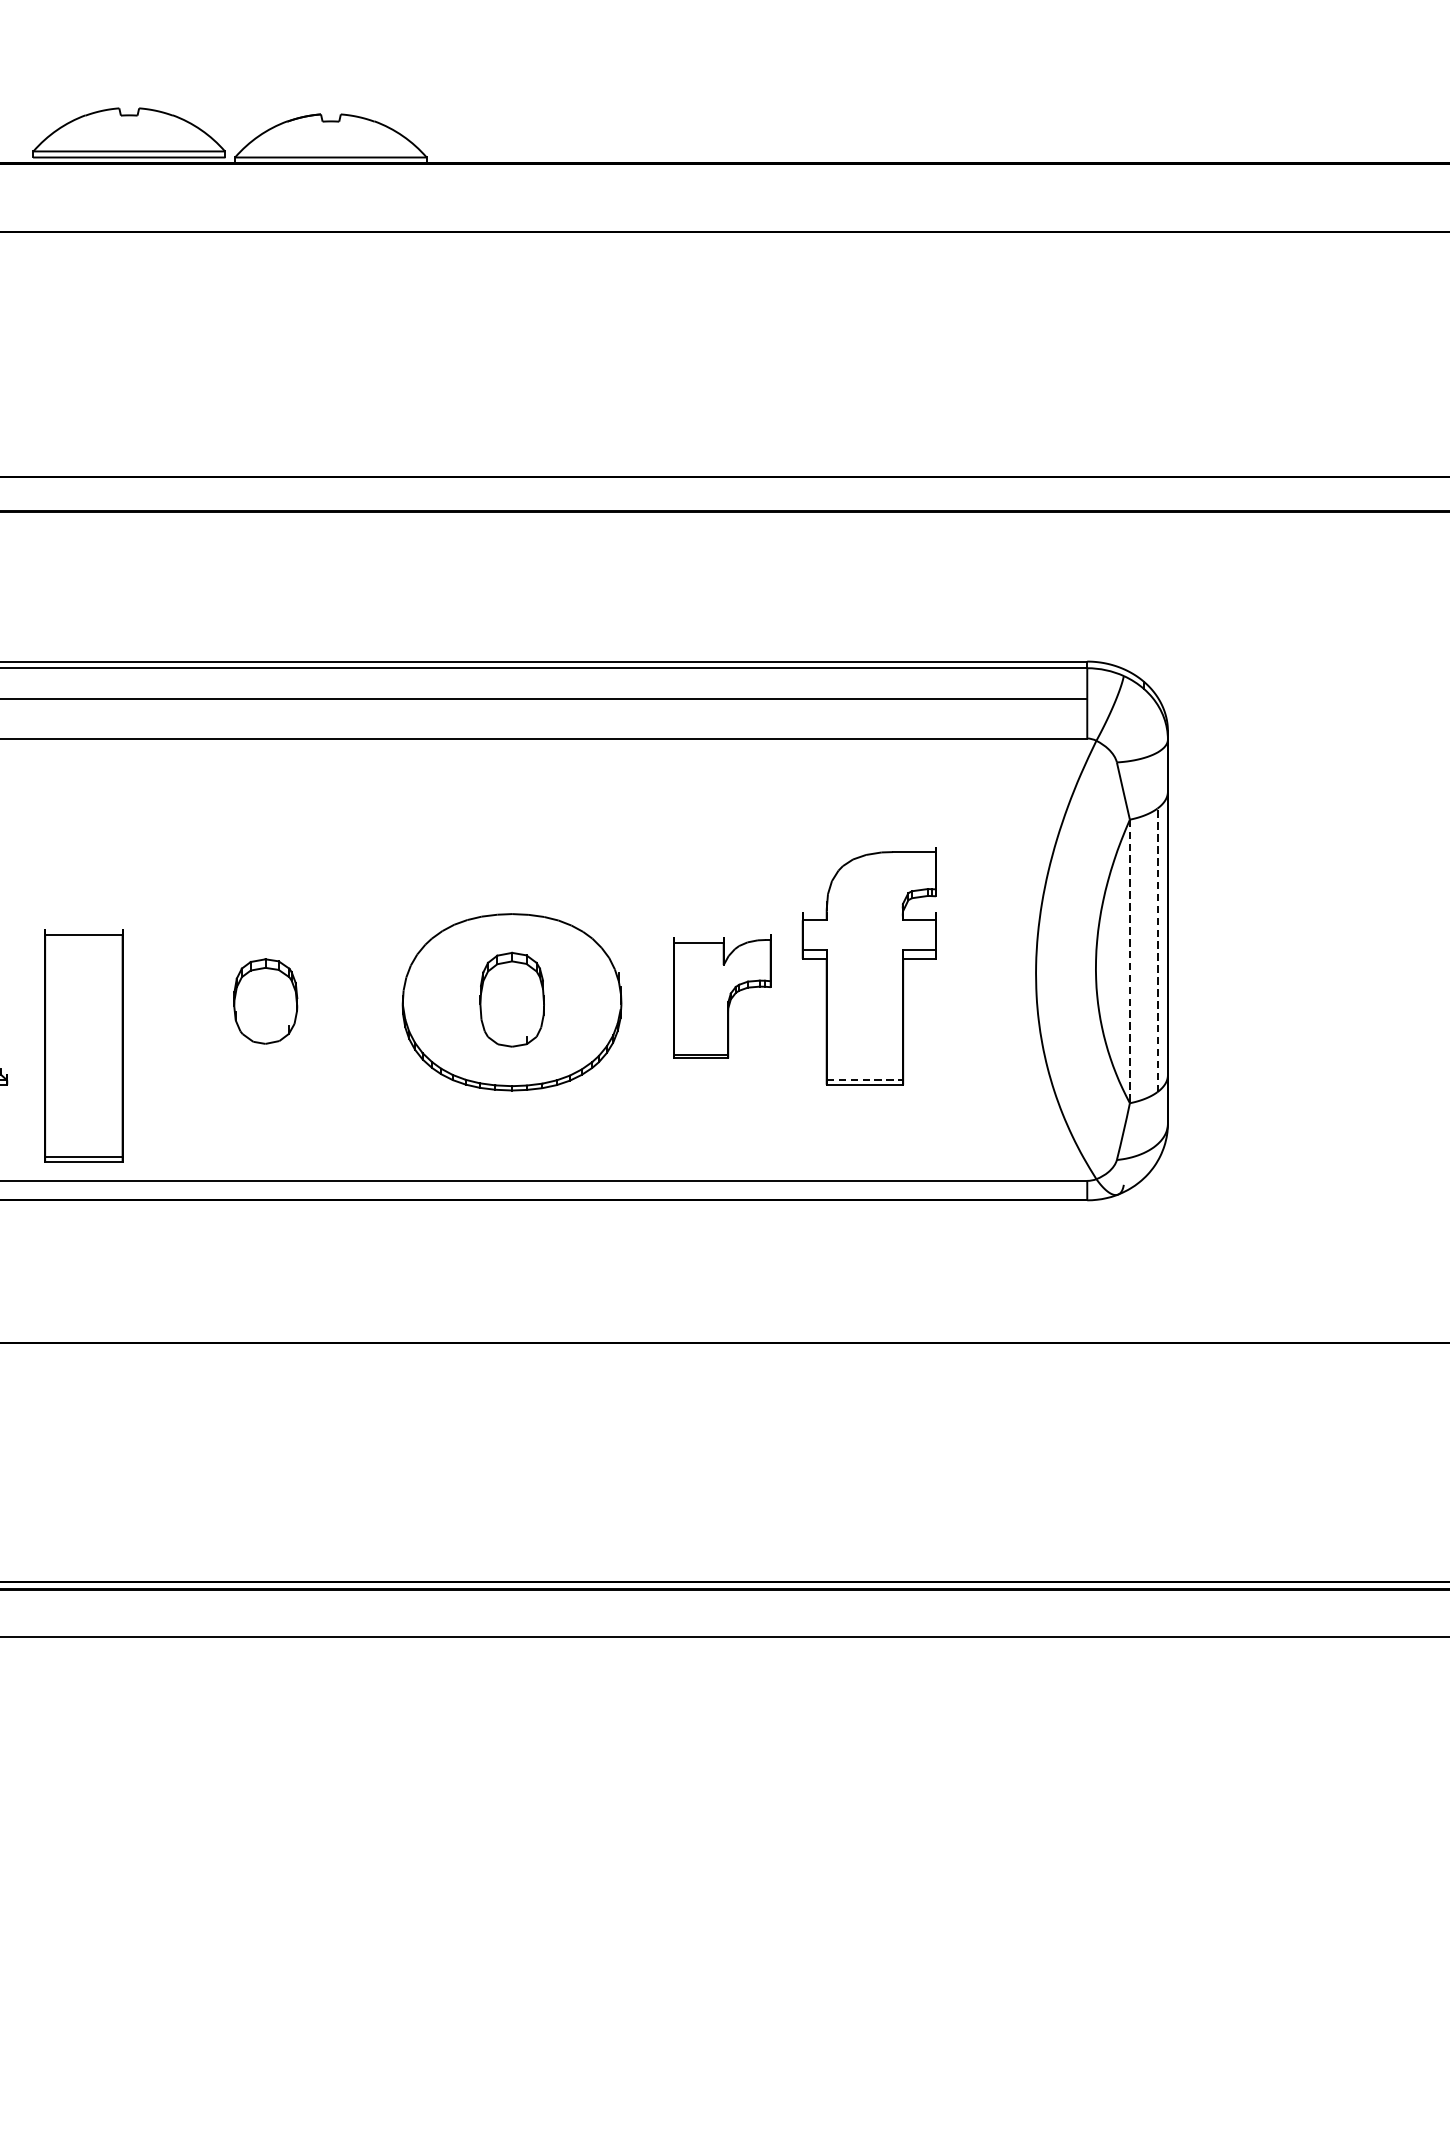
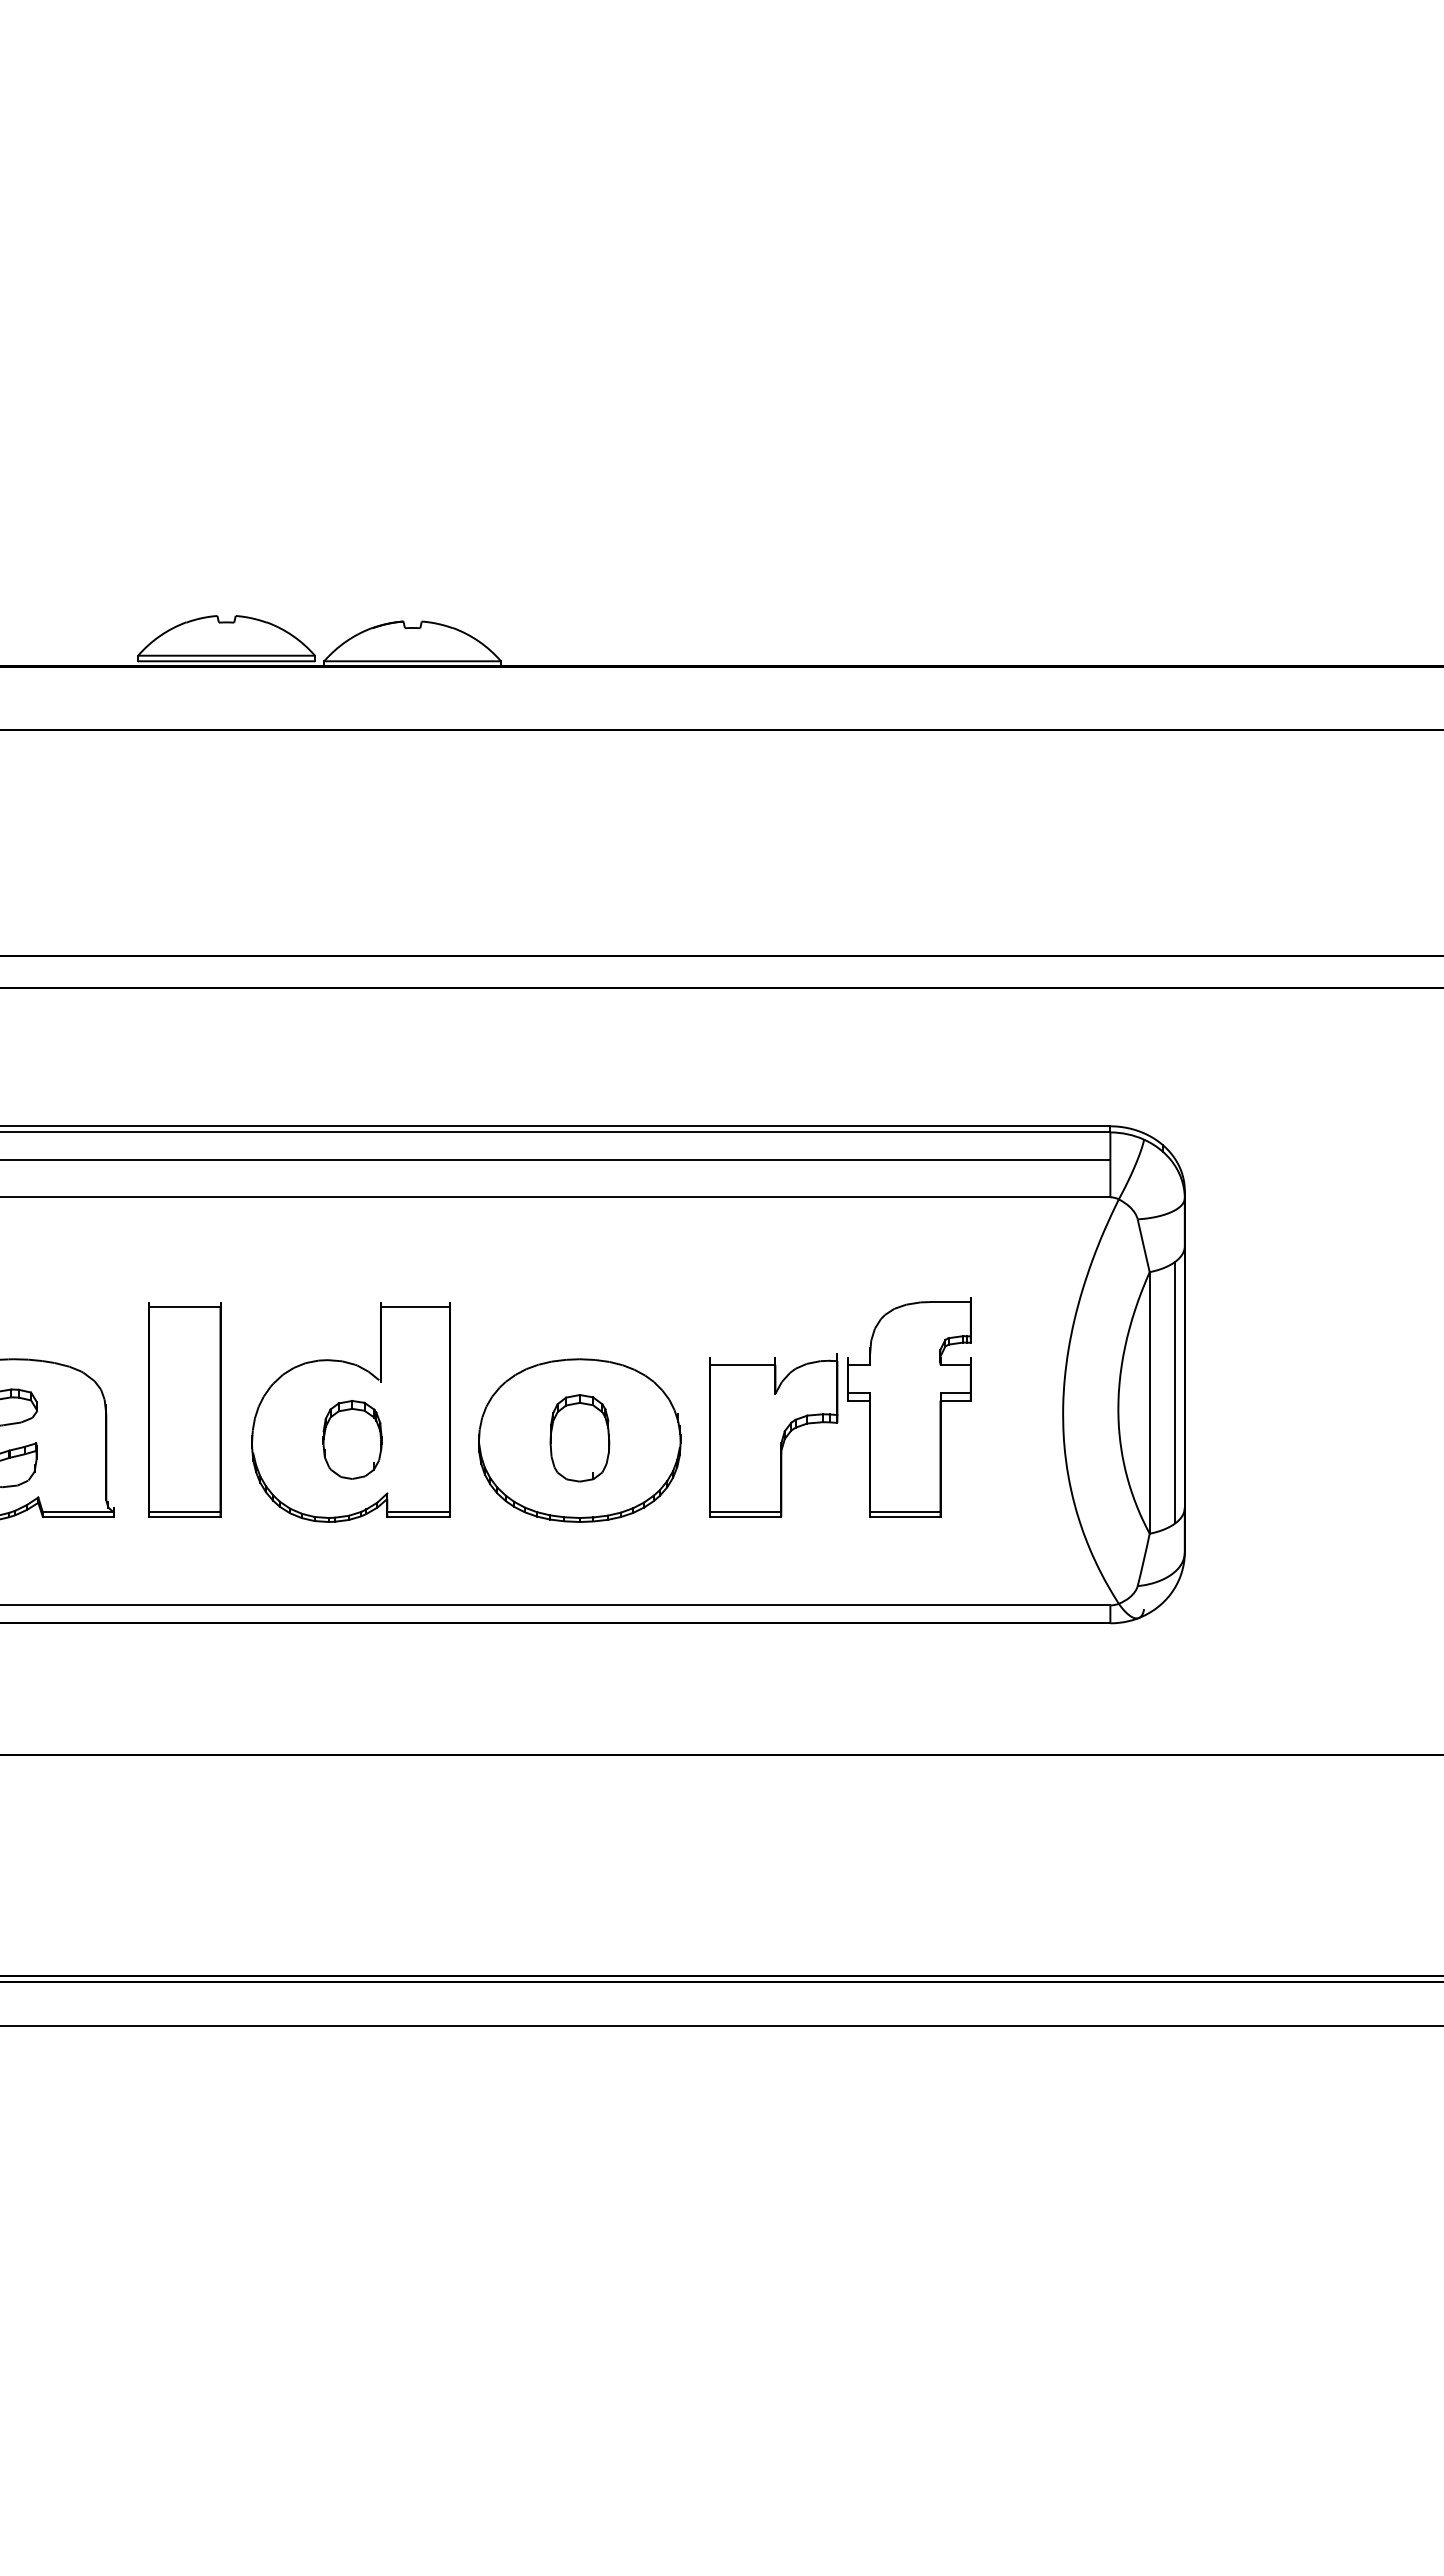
line: (1157, 950) -> (1175, 1392), dashed -> solid
line: (1129, 960) -> (1149, 1402), dashed -> solid
part: (263, 971) -> (350, 1412), added
part: (722, 996) -> (773, 1435), size x1.43
part: (83, 1045) -> (184, 1409), moved
line: (865, 1080) -> (905, 1512), dashed -> solid

